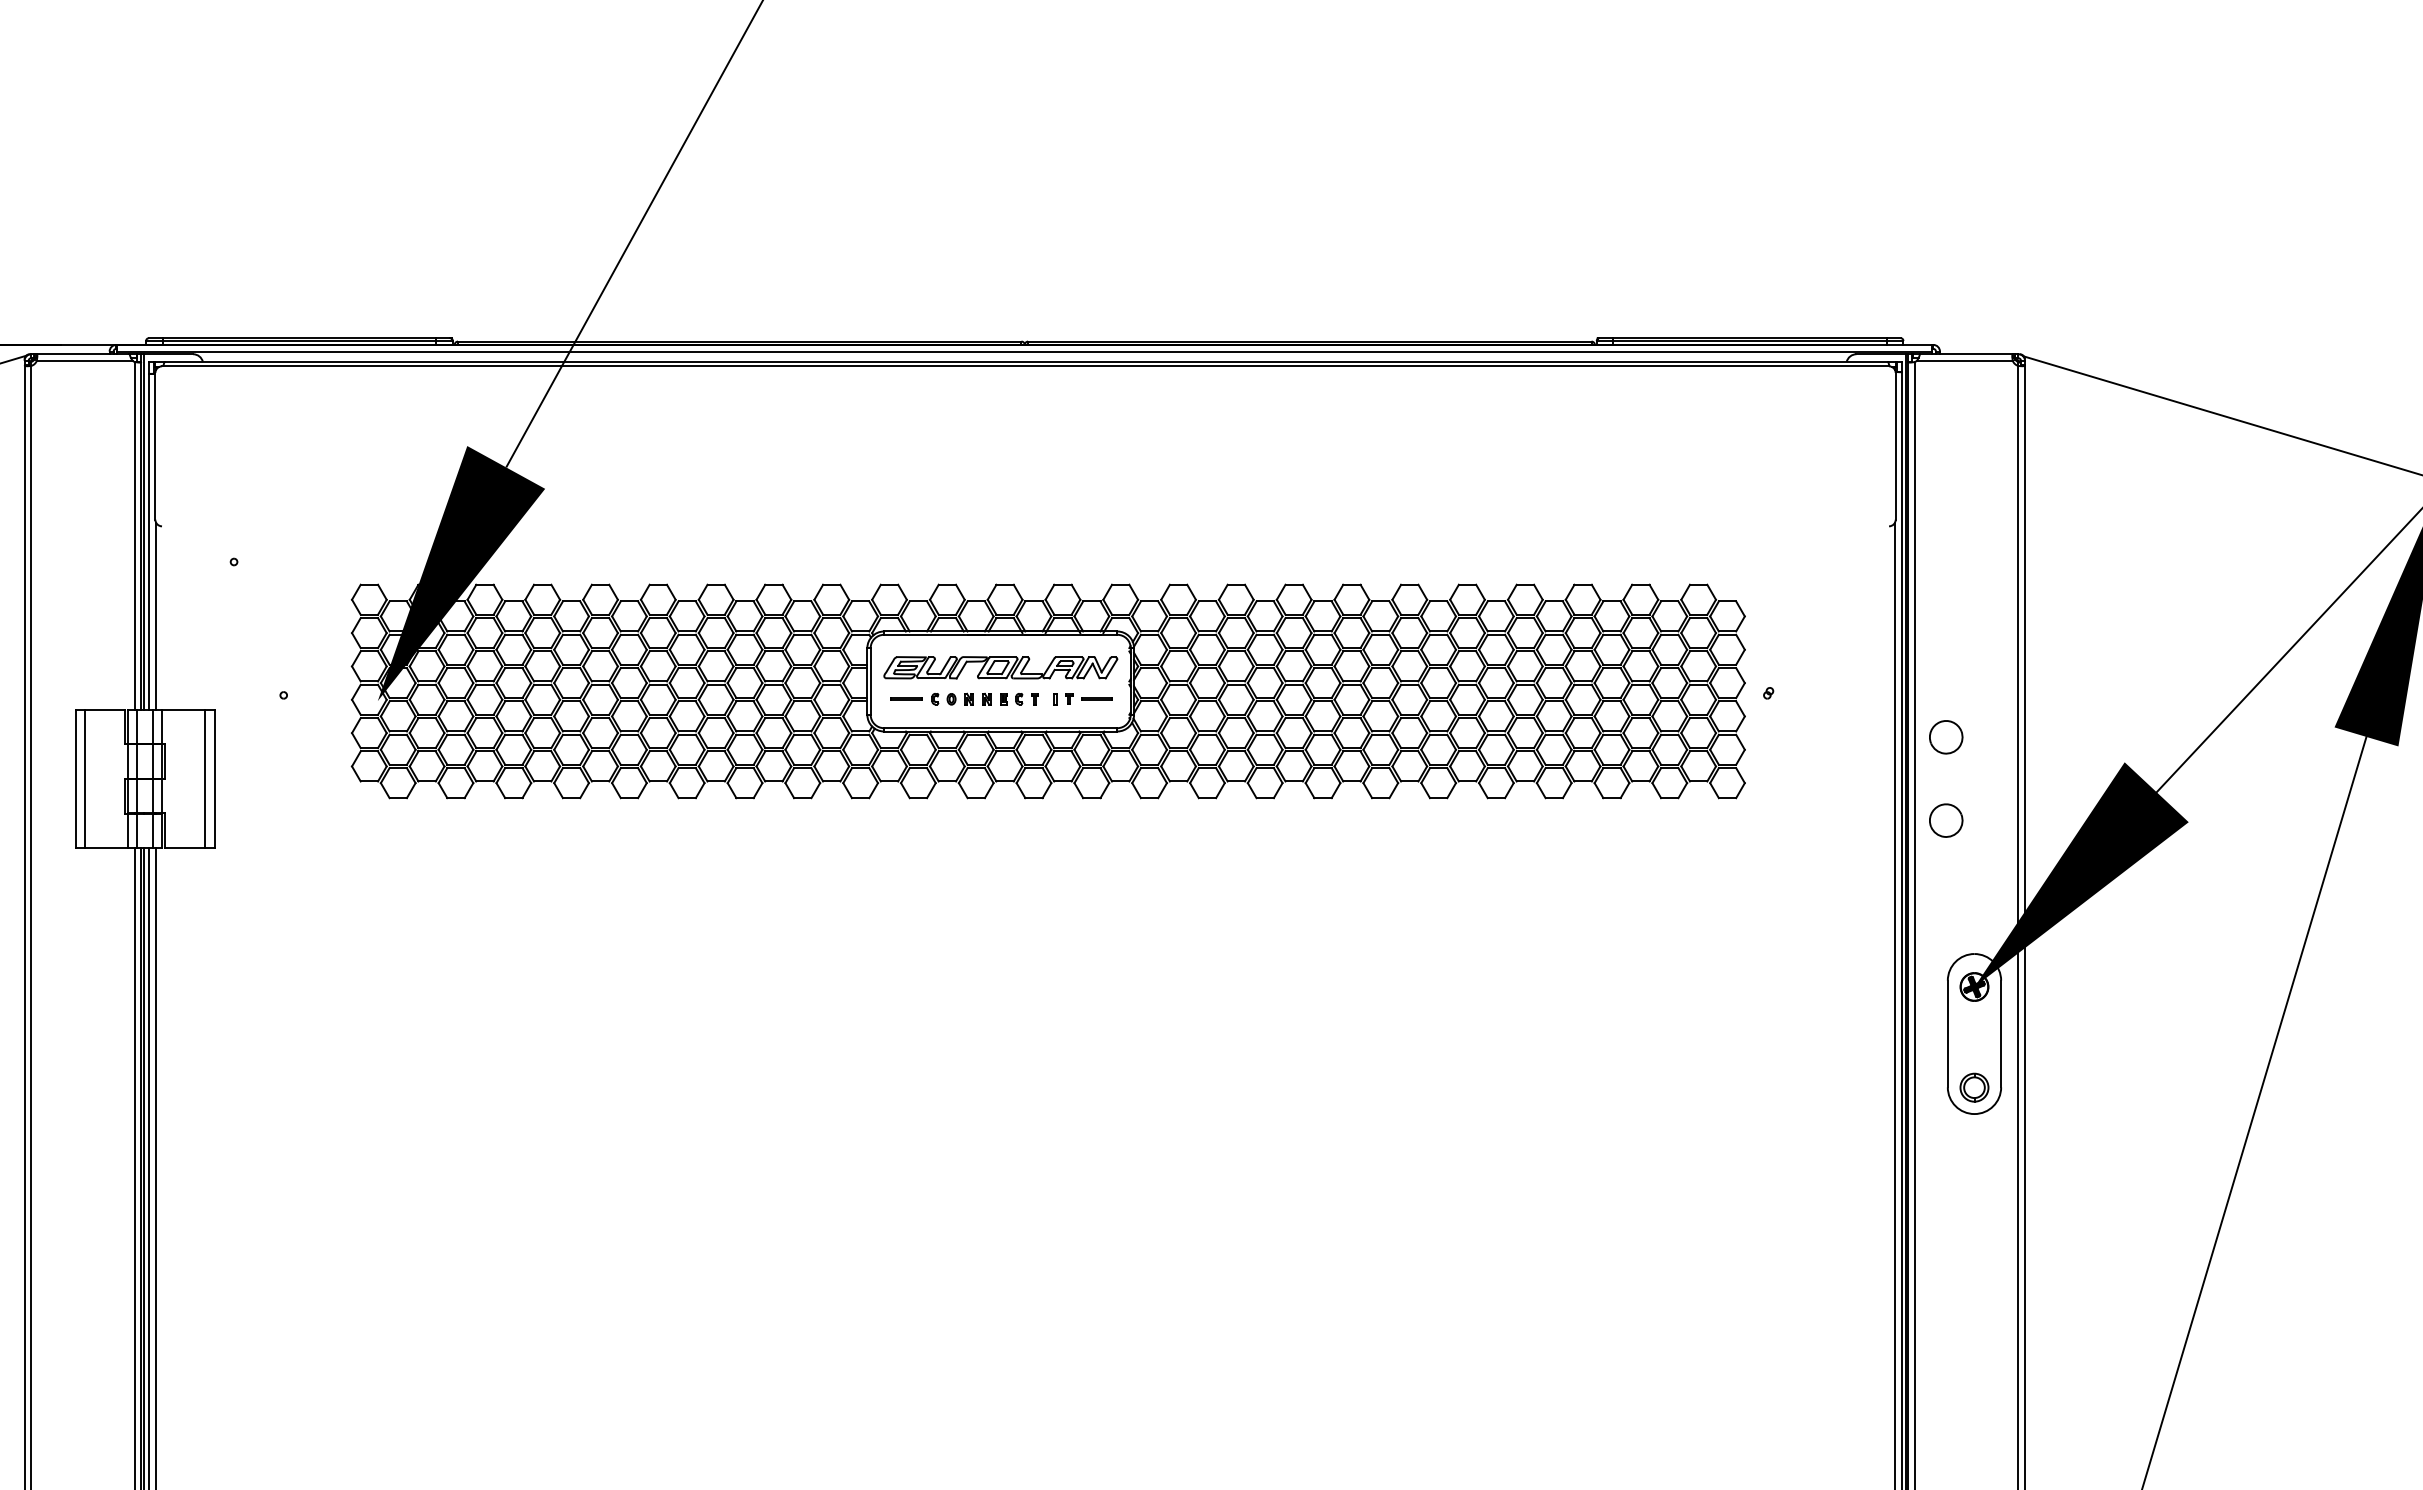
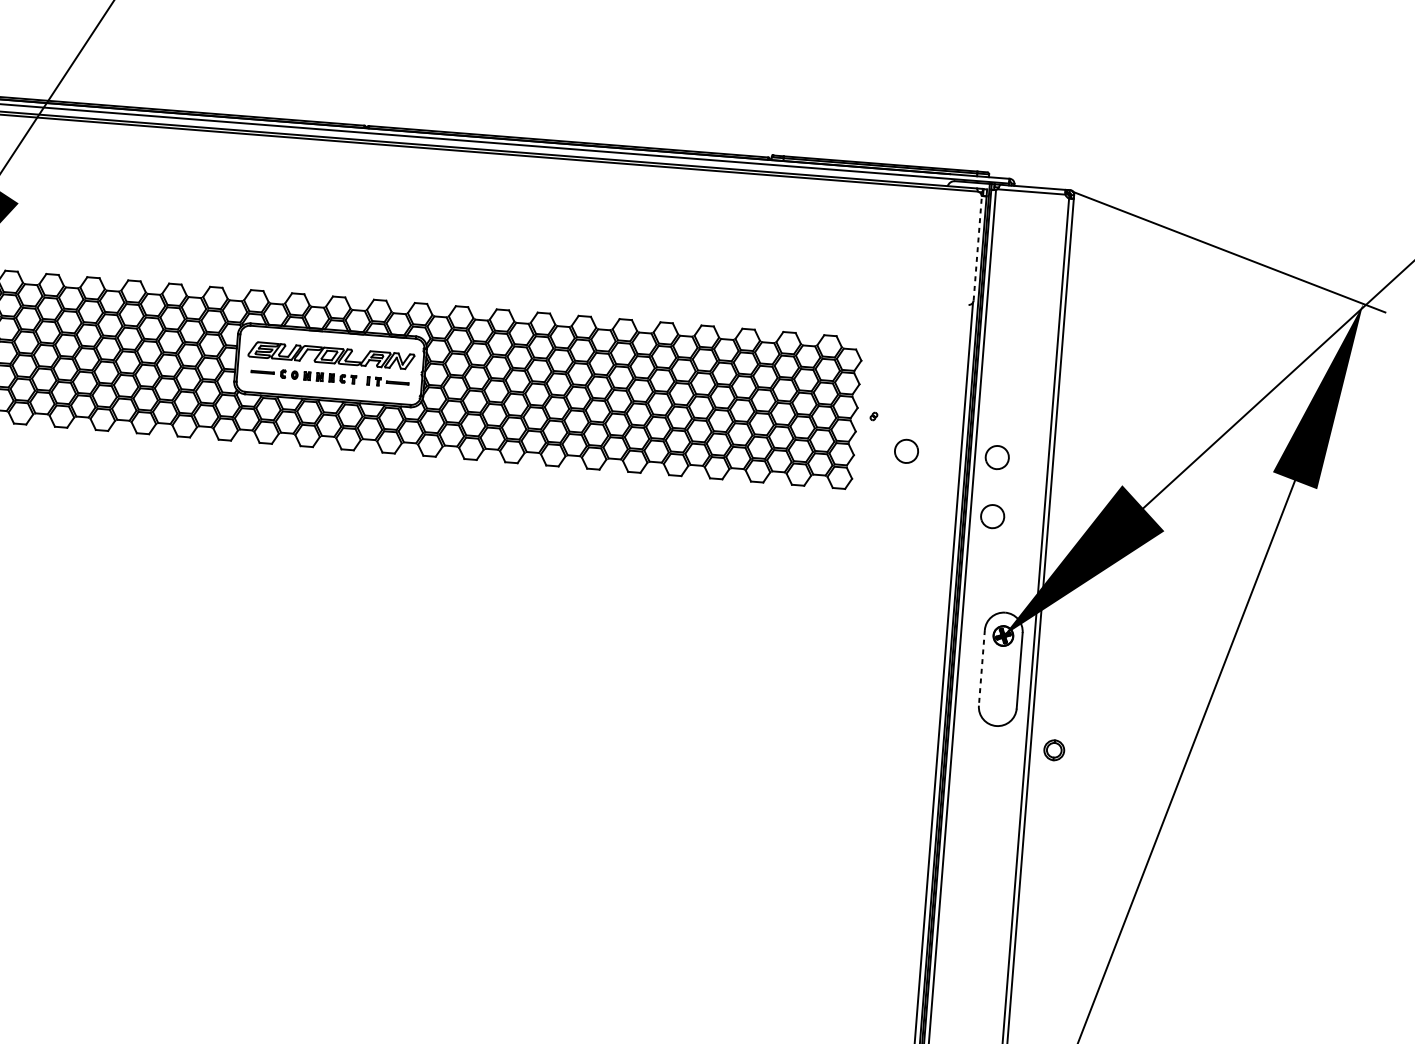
line: (1895, 445) -> (977, 248), solid -> dashed
part: (1818, 738) -> (906, 451), added
line: (1947, 1034) -> (981, 668), solid -> dashed
part: (1974, 1087) -> (1054, 750), moved

